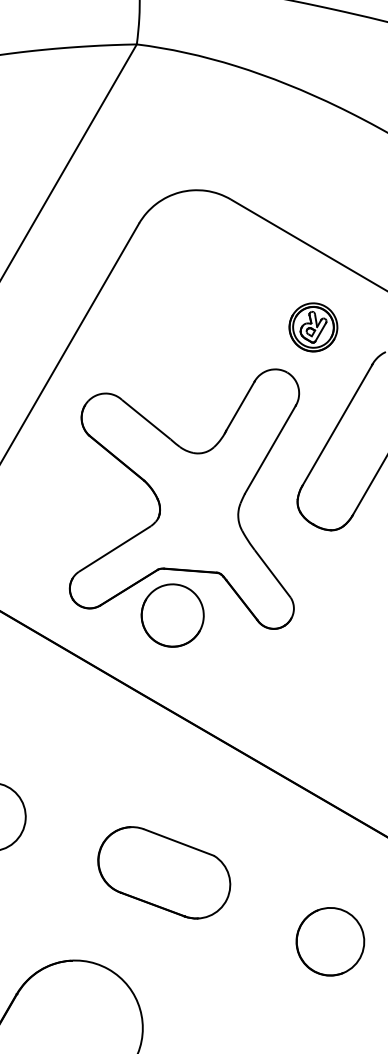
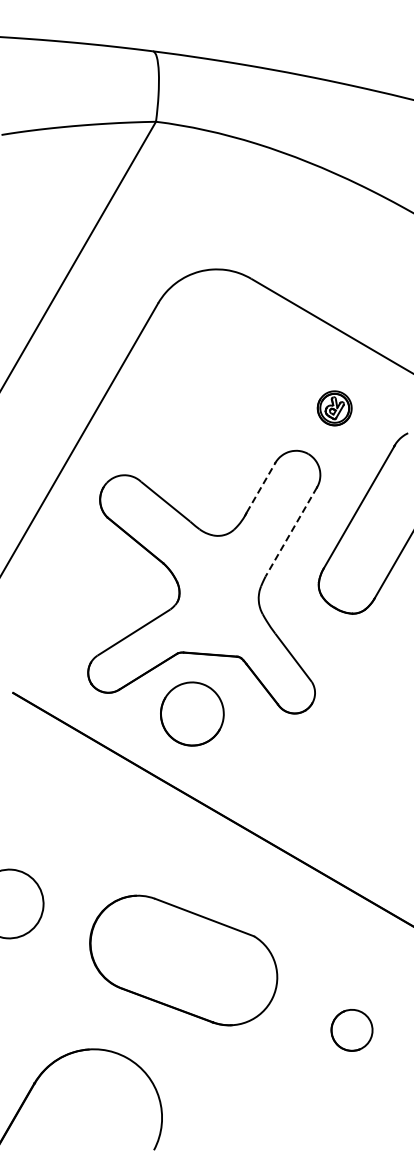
part: (313, 327) -> (334, 408), size x0.7
line: (241, 405) -> (261, 487), solid -> dashed
line: (270, 450) -> (291, 532), solid -> dashed
part: (172, 615) -> (192, 713), moved
part: (163, 872) -> (183, 960), size x1.4
part: (329, 941) -> (351, 1030), size x0.6

